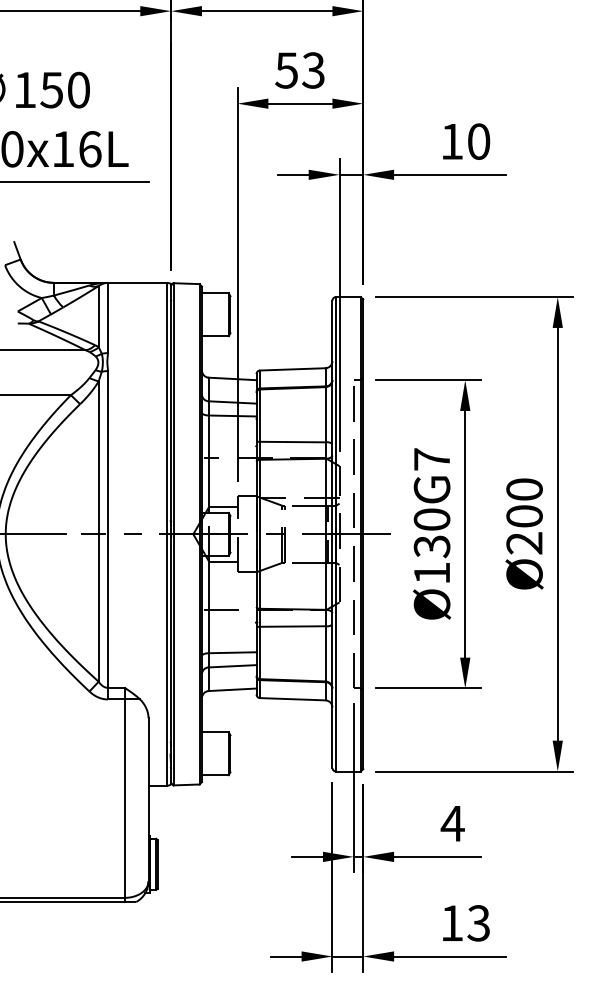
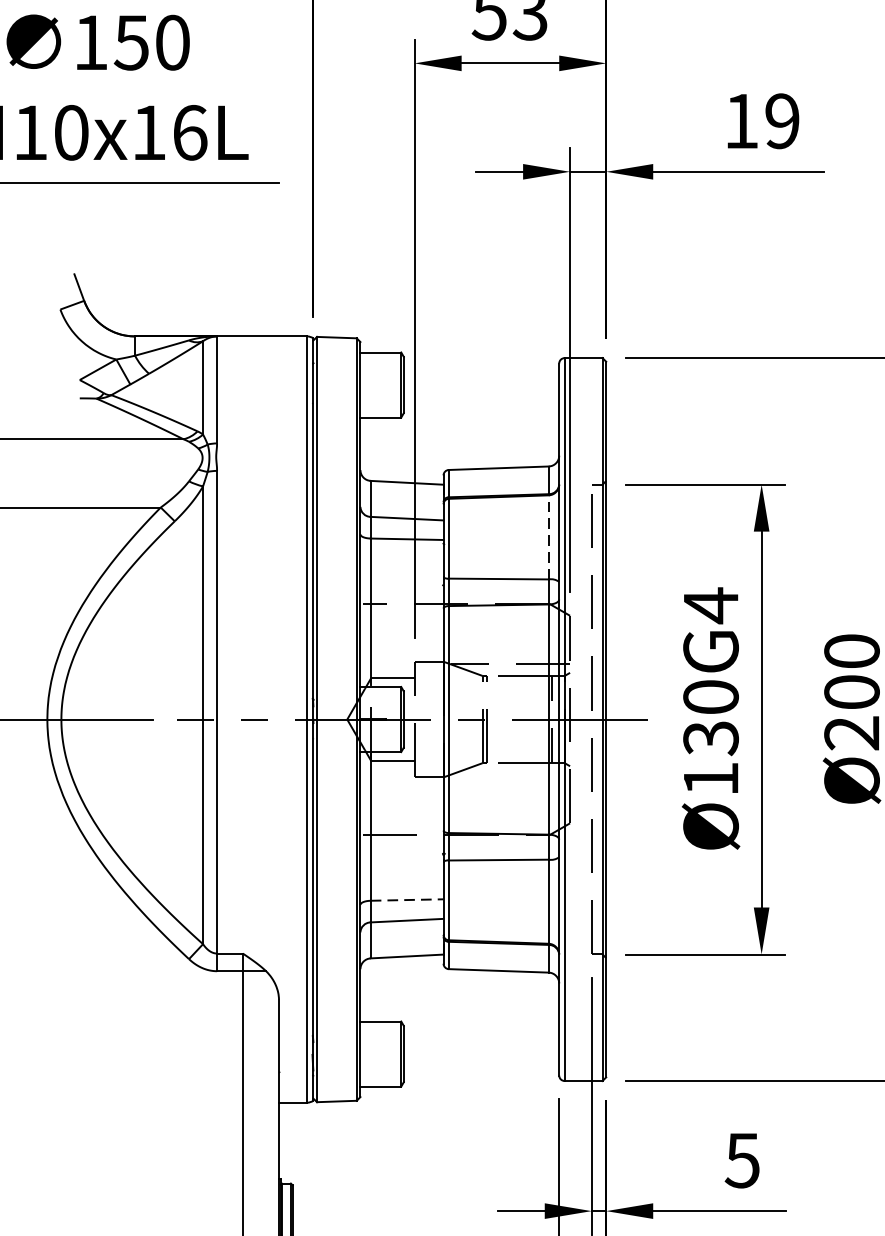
text: (478, 141) -> (781, 120), 10 -> 19
line: (325, 414) -> (548, 536), solid -> dashed
text: (431, 459) -> (710, 605), Ø130G7 -> Ø130G4
line: (232, 652) -> (406, 899), solid -> dashed
text: (452, 823) -> (742, 1160), 4 -> 5

